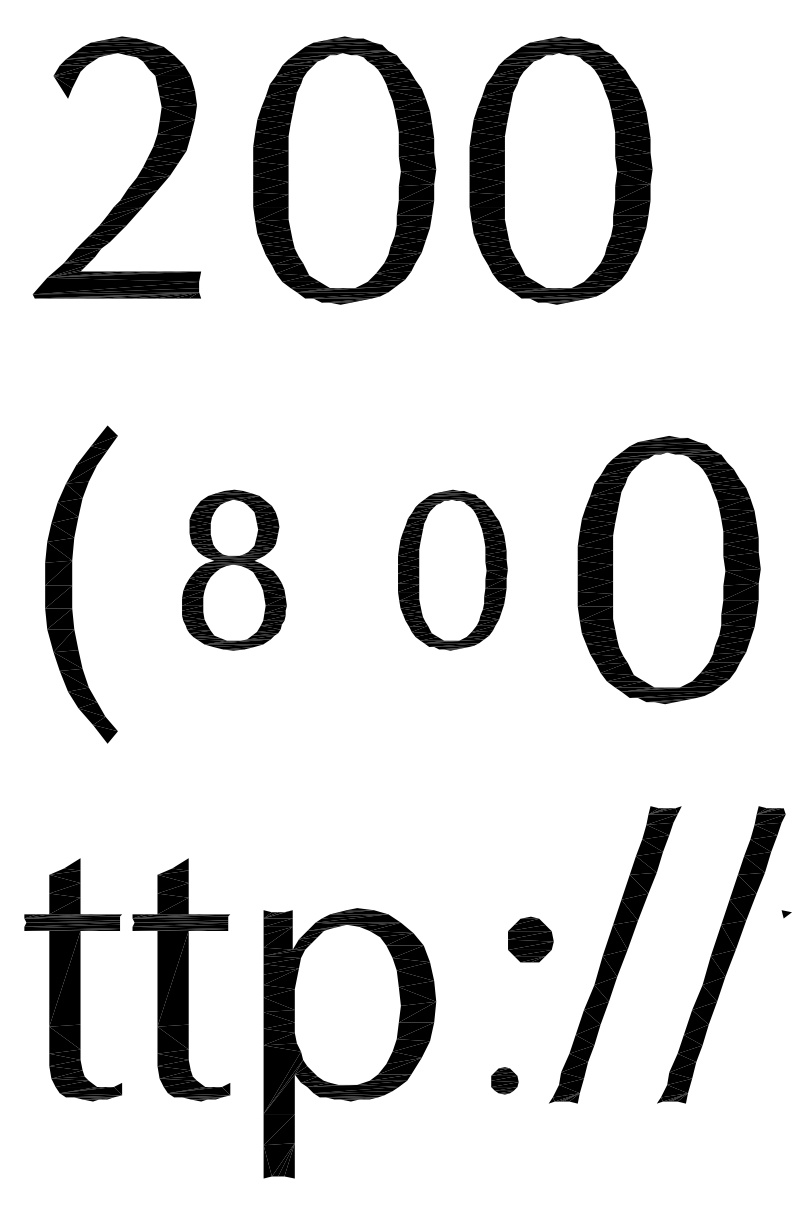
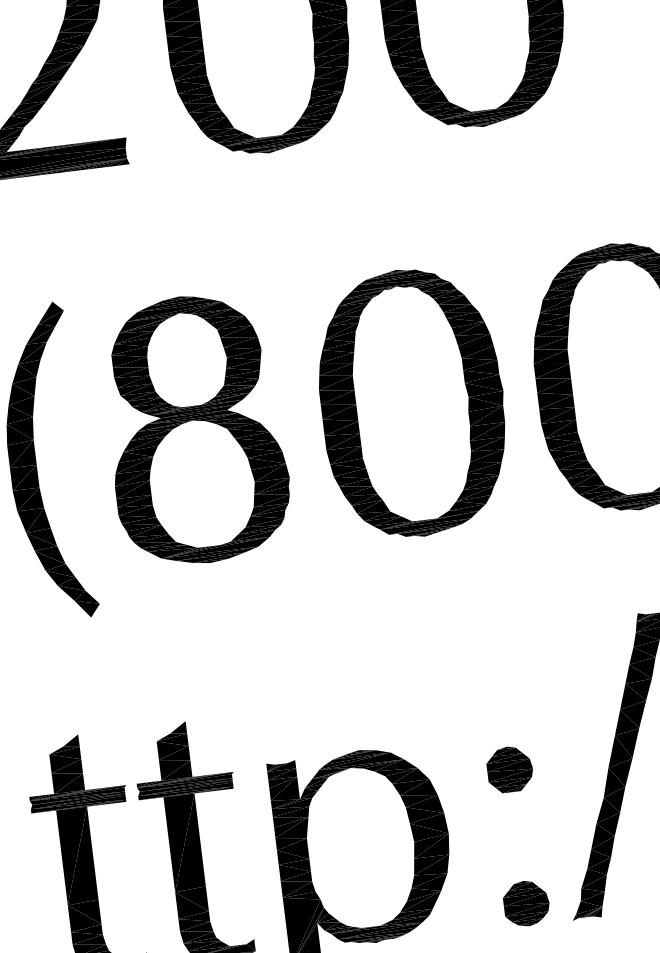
part: (234, 570) -> (196, 430), size x1.67
part: (452, 570) -> (412, 403), size x1.67
part: (530, 939) -> (509, 769), moved
part: (504, 1080) -> (526, 903), size x1.67

